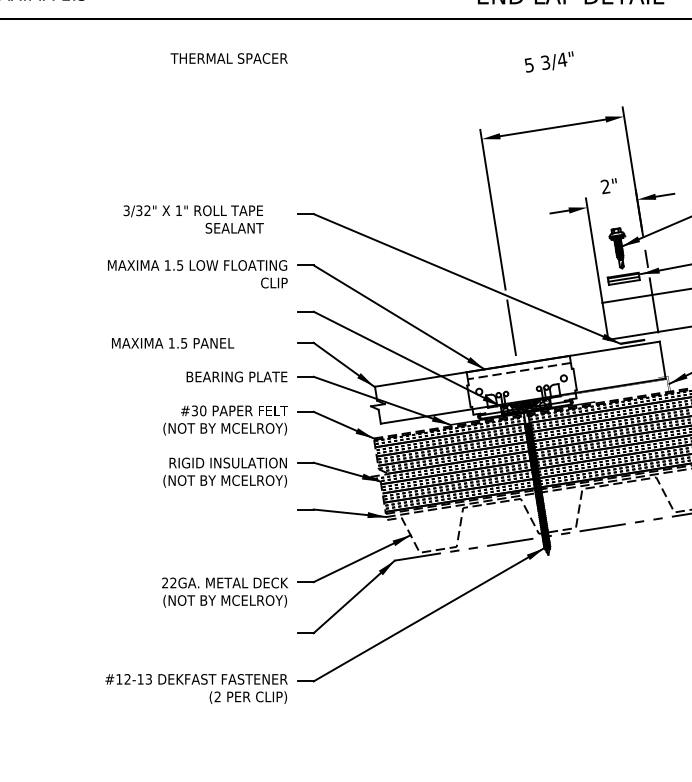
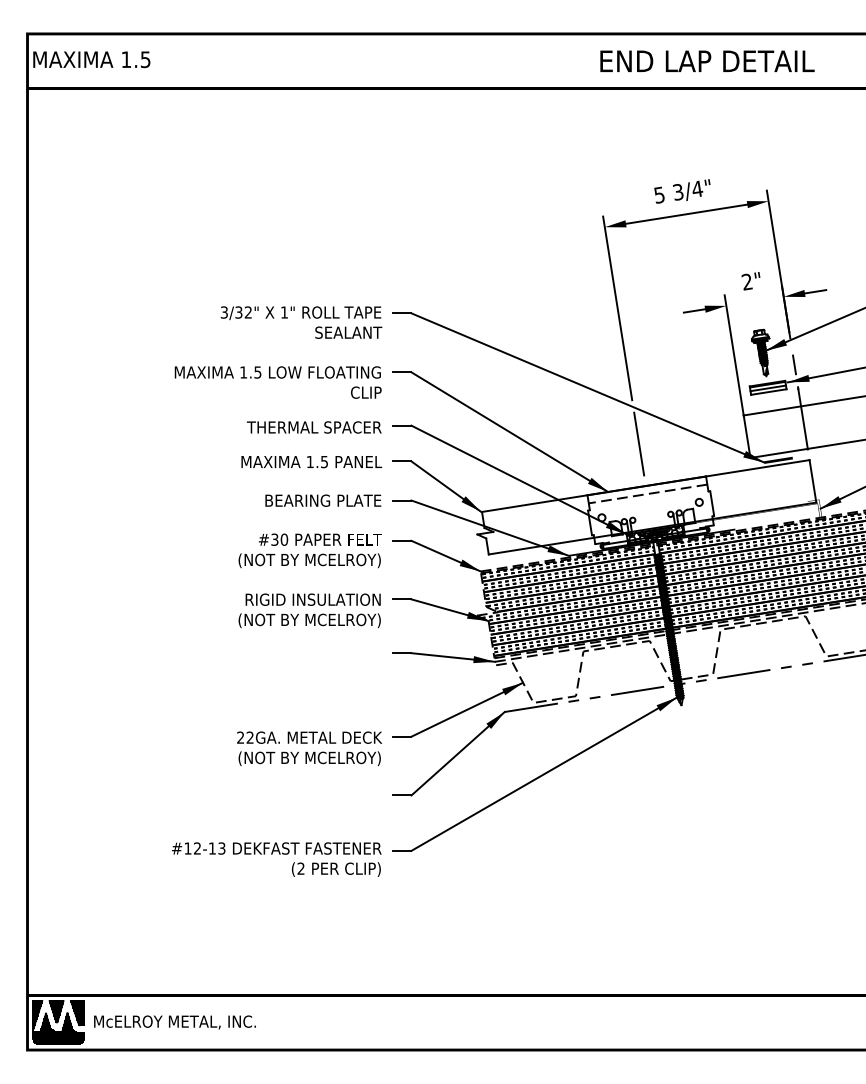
text: (229, 58) -> (314, 427), moved
text: (549, 62) -> (682, 191), moved
text: (193, 219) -> (301, 322), moved
text: (172, 343) -> (311, 462), moved

